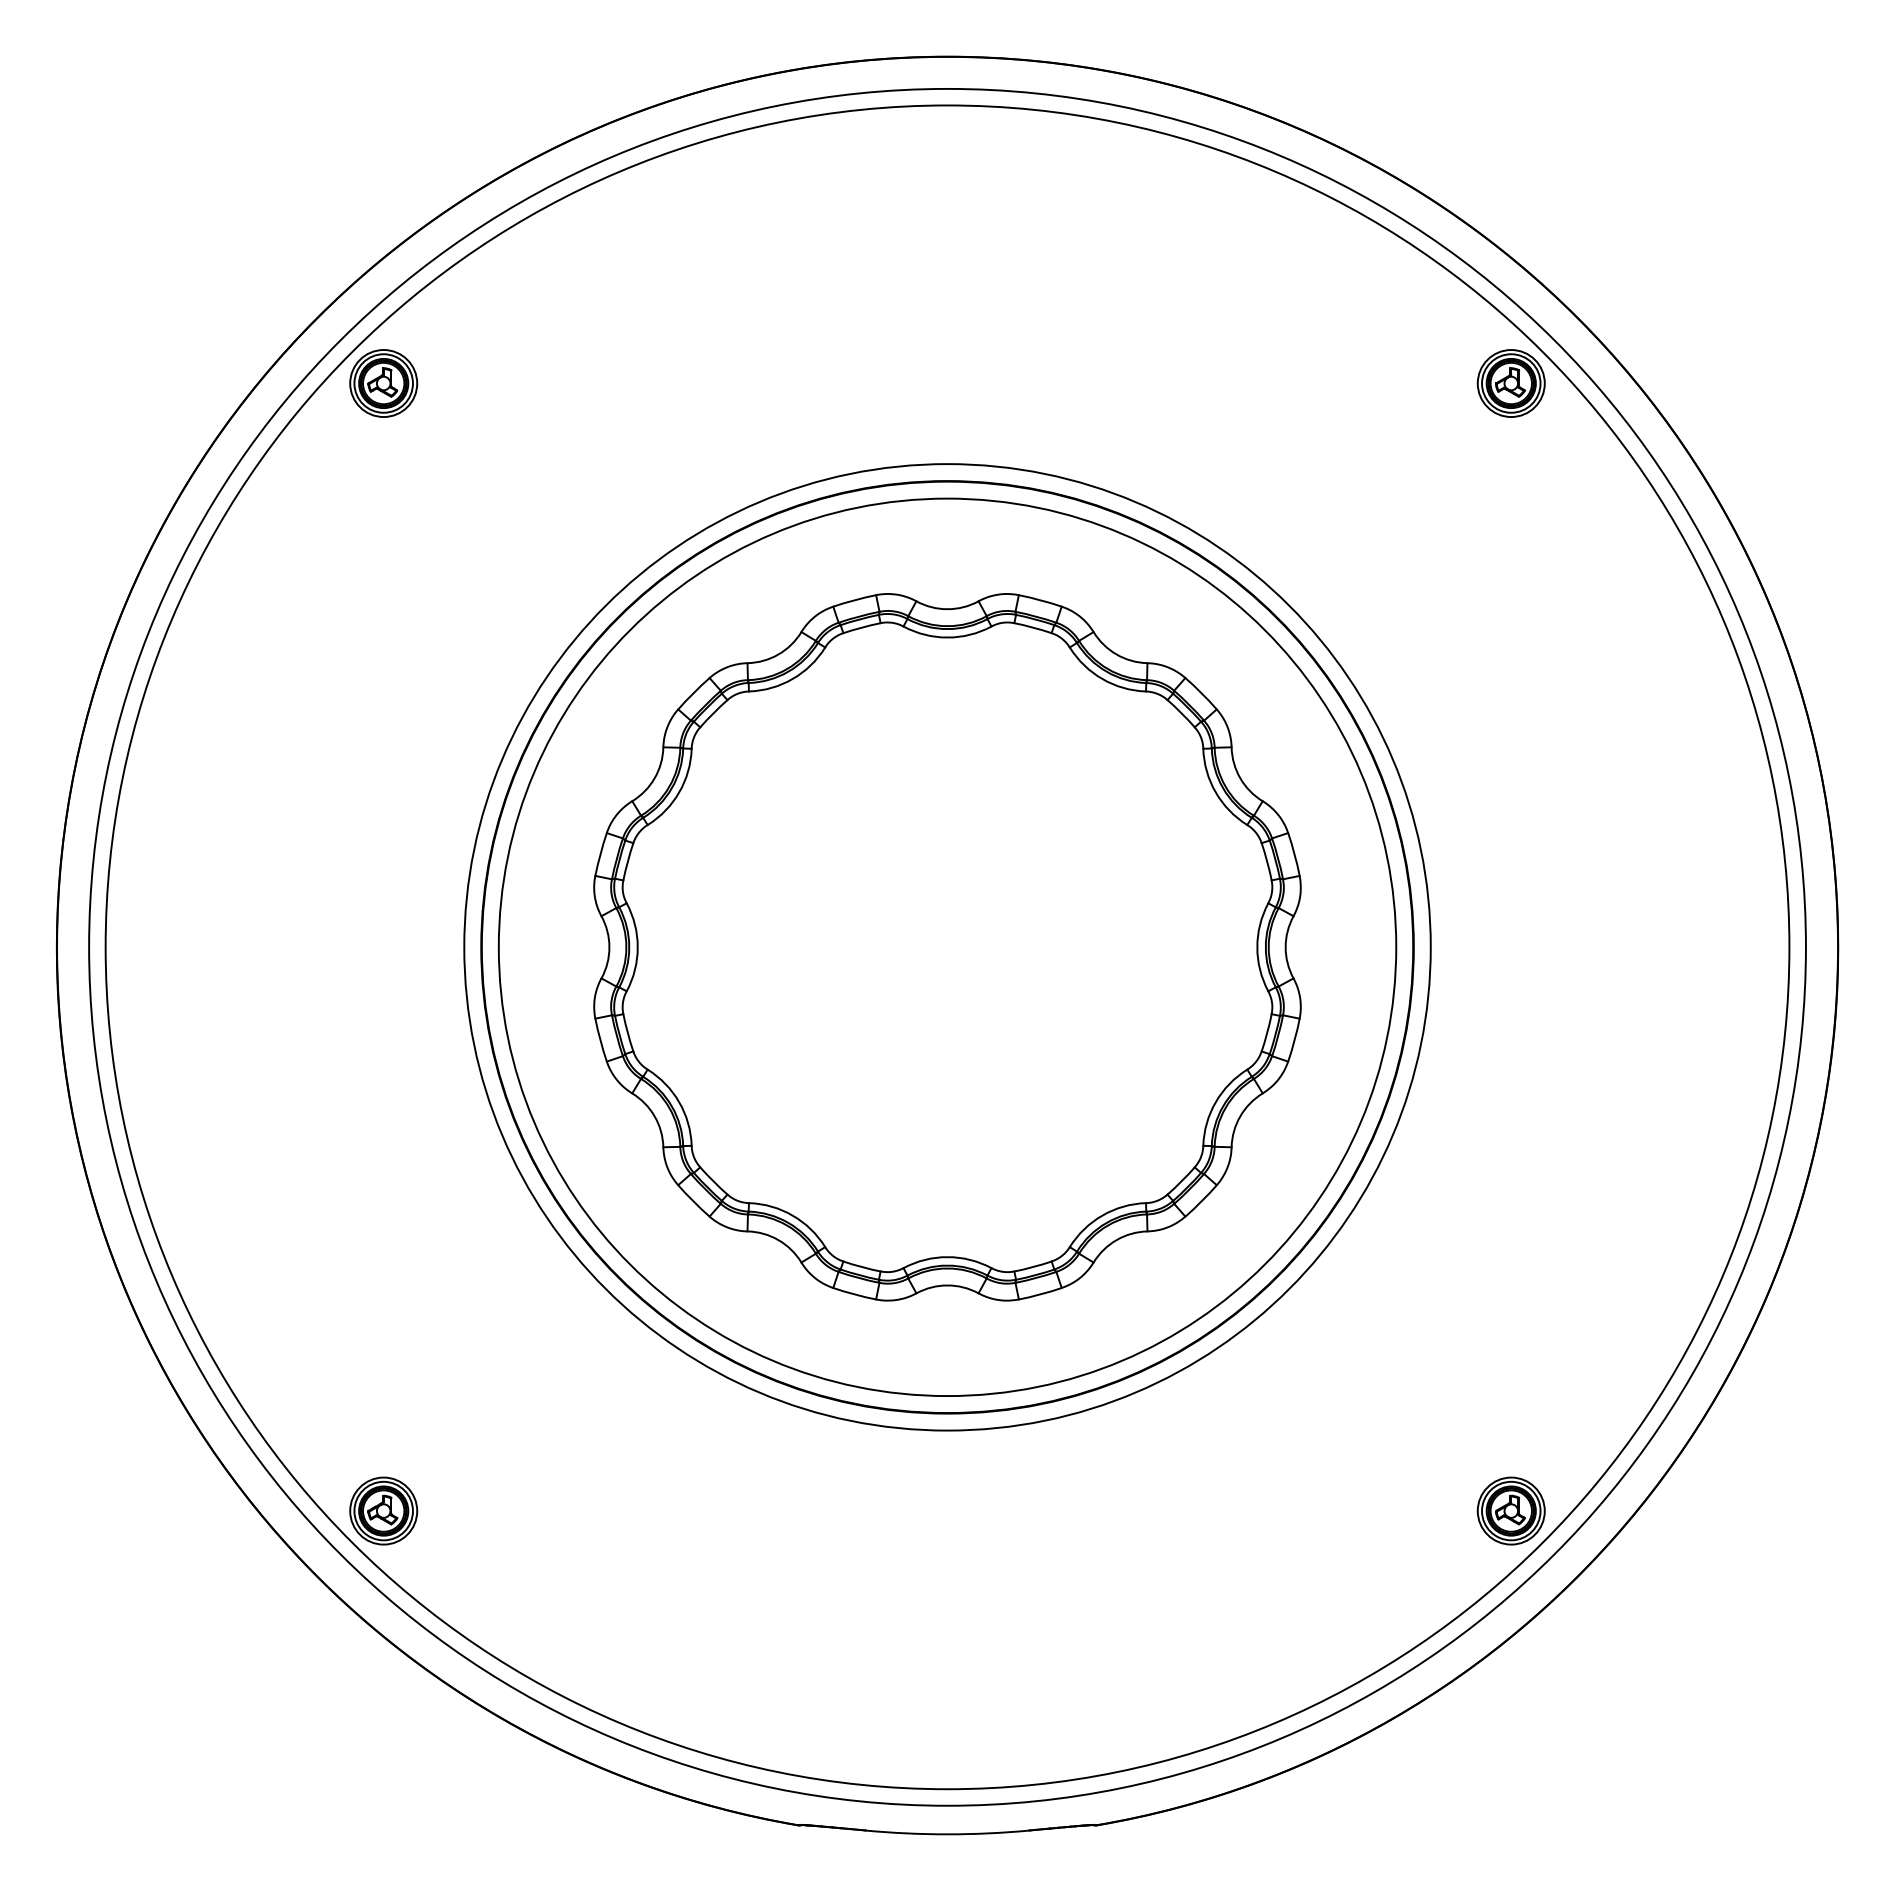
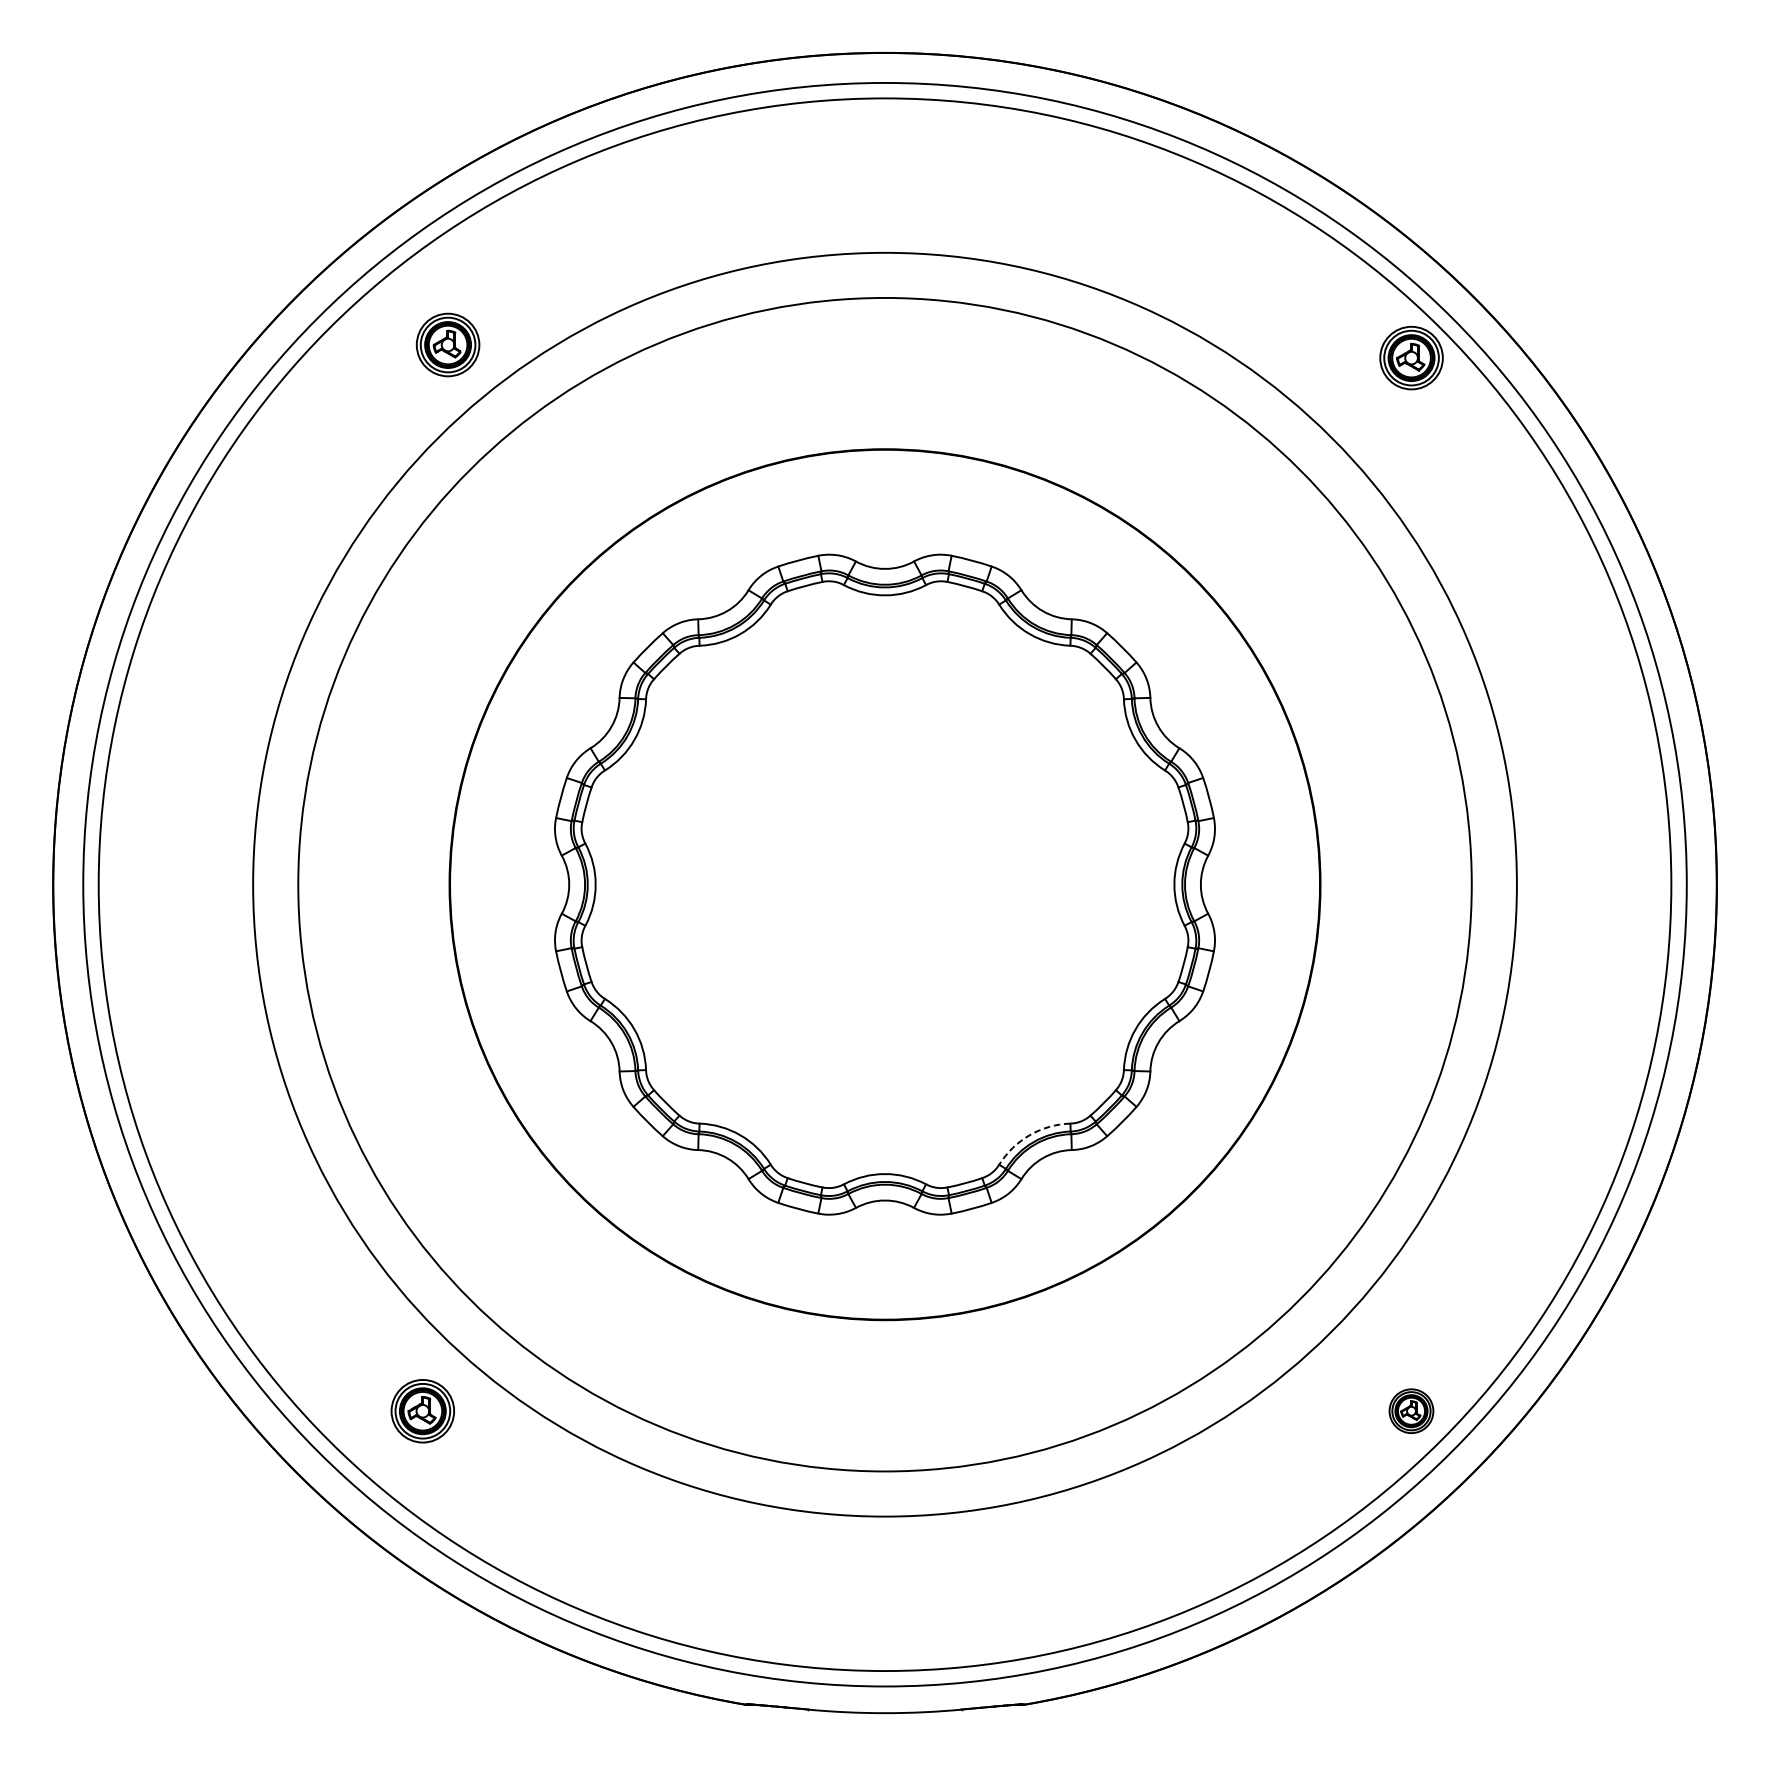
part: (383, 383) -> (447, 345), moved
circle: (947, 947) -> (885, 884), size x1.4
circle: (947, 947) -> (885, 884), size x1.4
arc: (1102, 1215) -> (1029, 1135), solid -> dashed
part: (383, 1510) -> (422, 1410), moved
part: (1510, 1510) -> (1410, 1410), size x0.7

